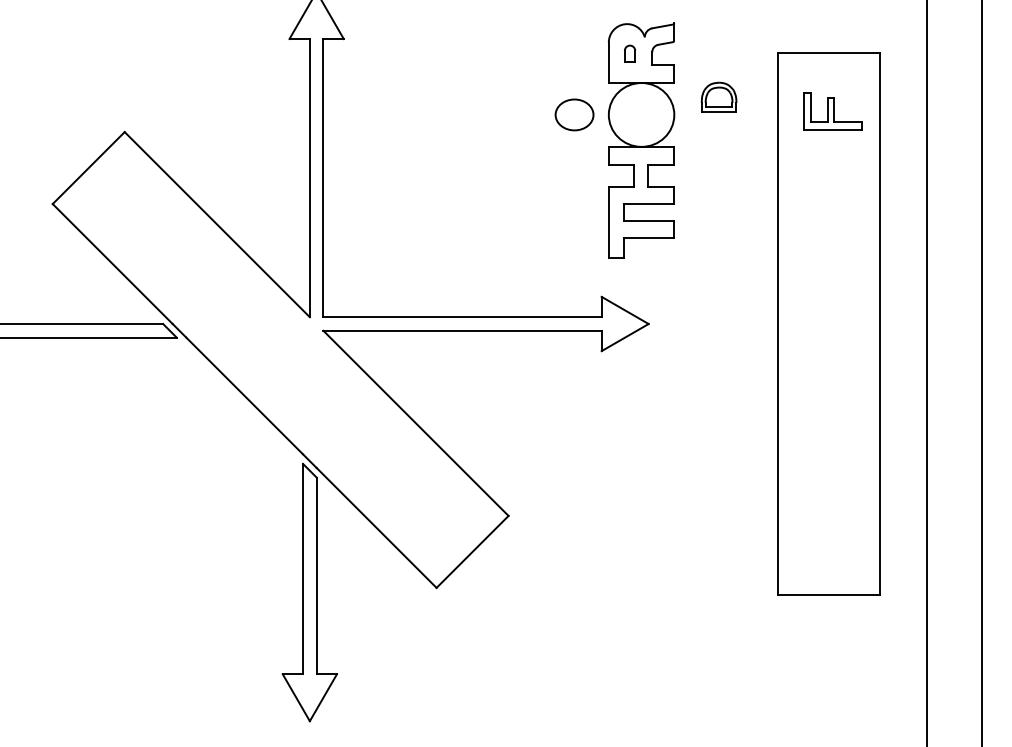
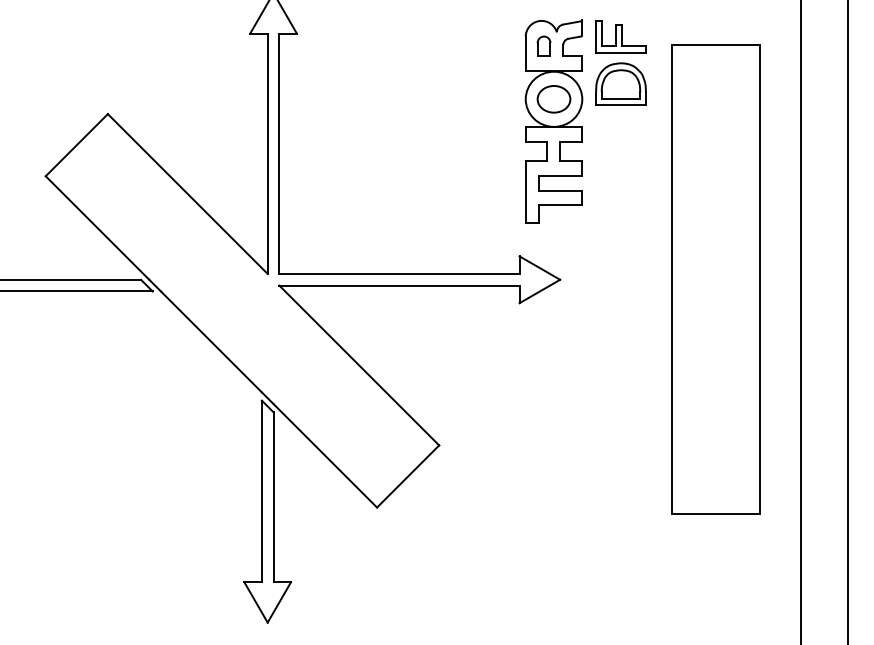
part: (629, 53) -> (543, 46), size x1.43
part: (718, 96) -> (620, 83), size x1.67
part: (832, 111) -> (620, 36), moved
part: (574, 114) -> (553, 98), moved

